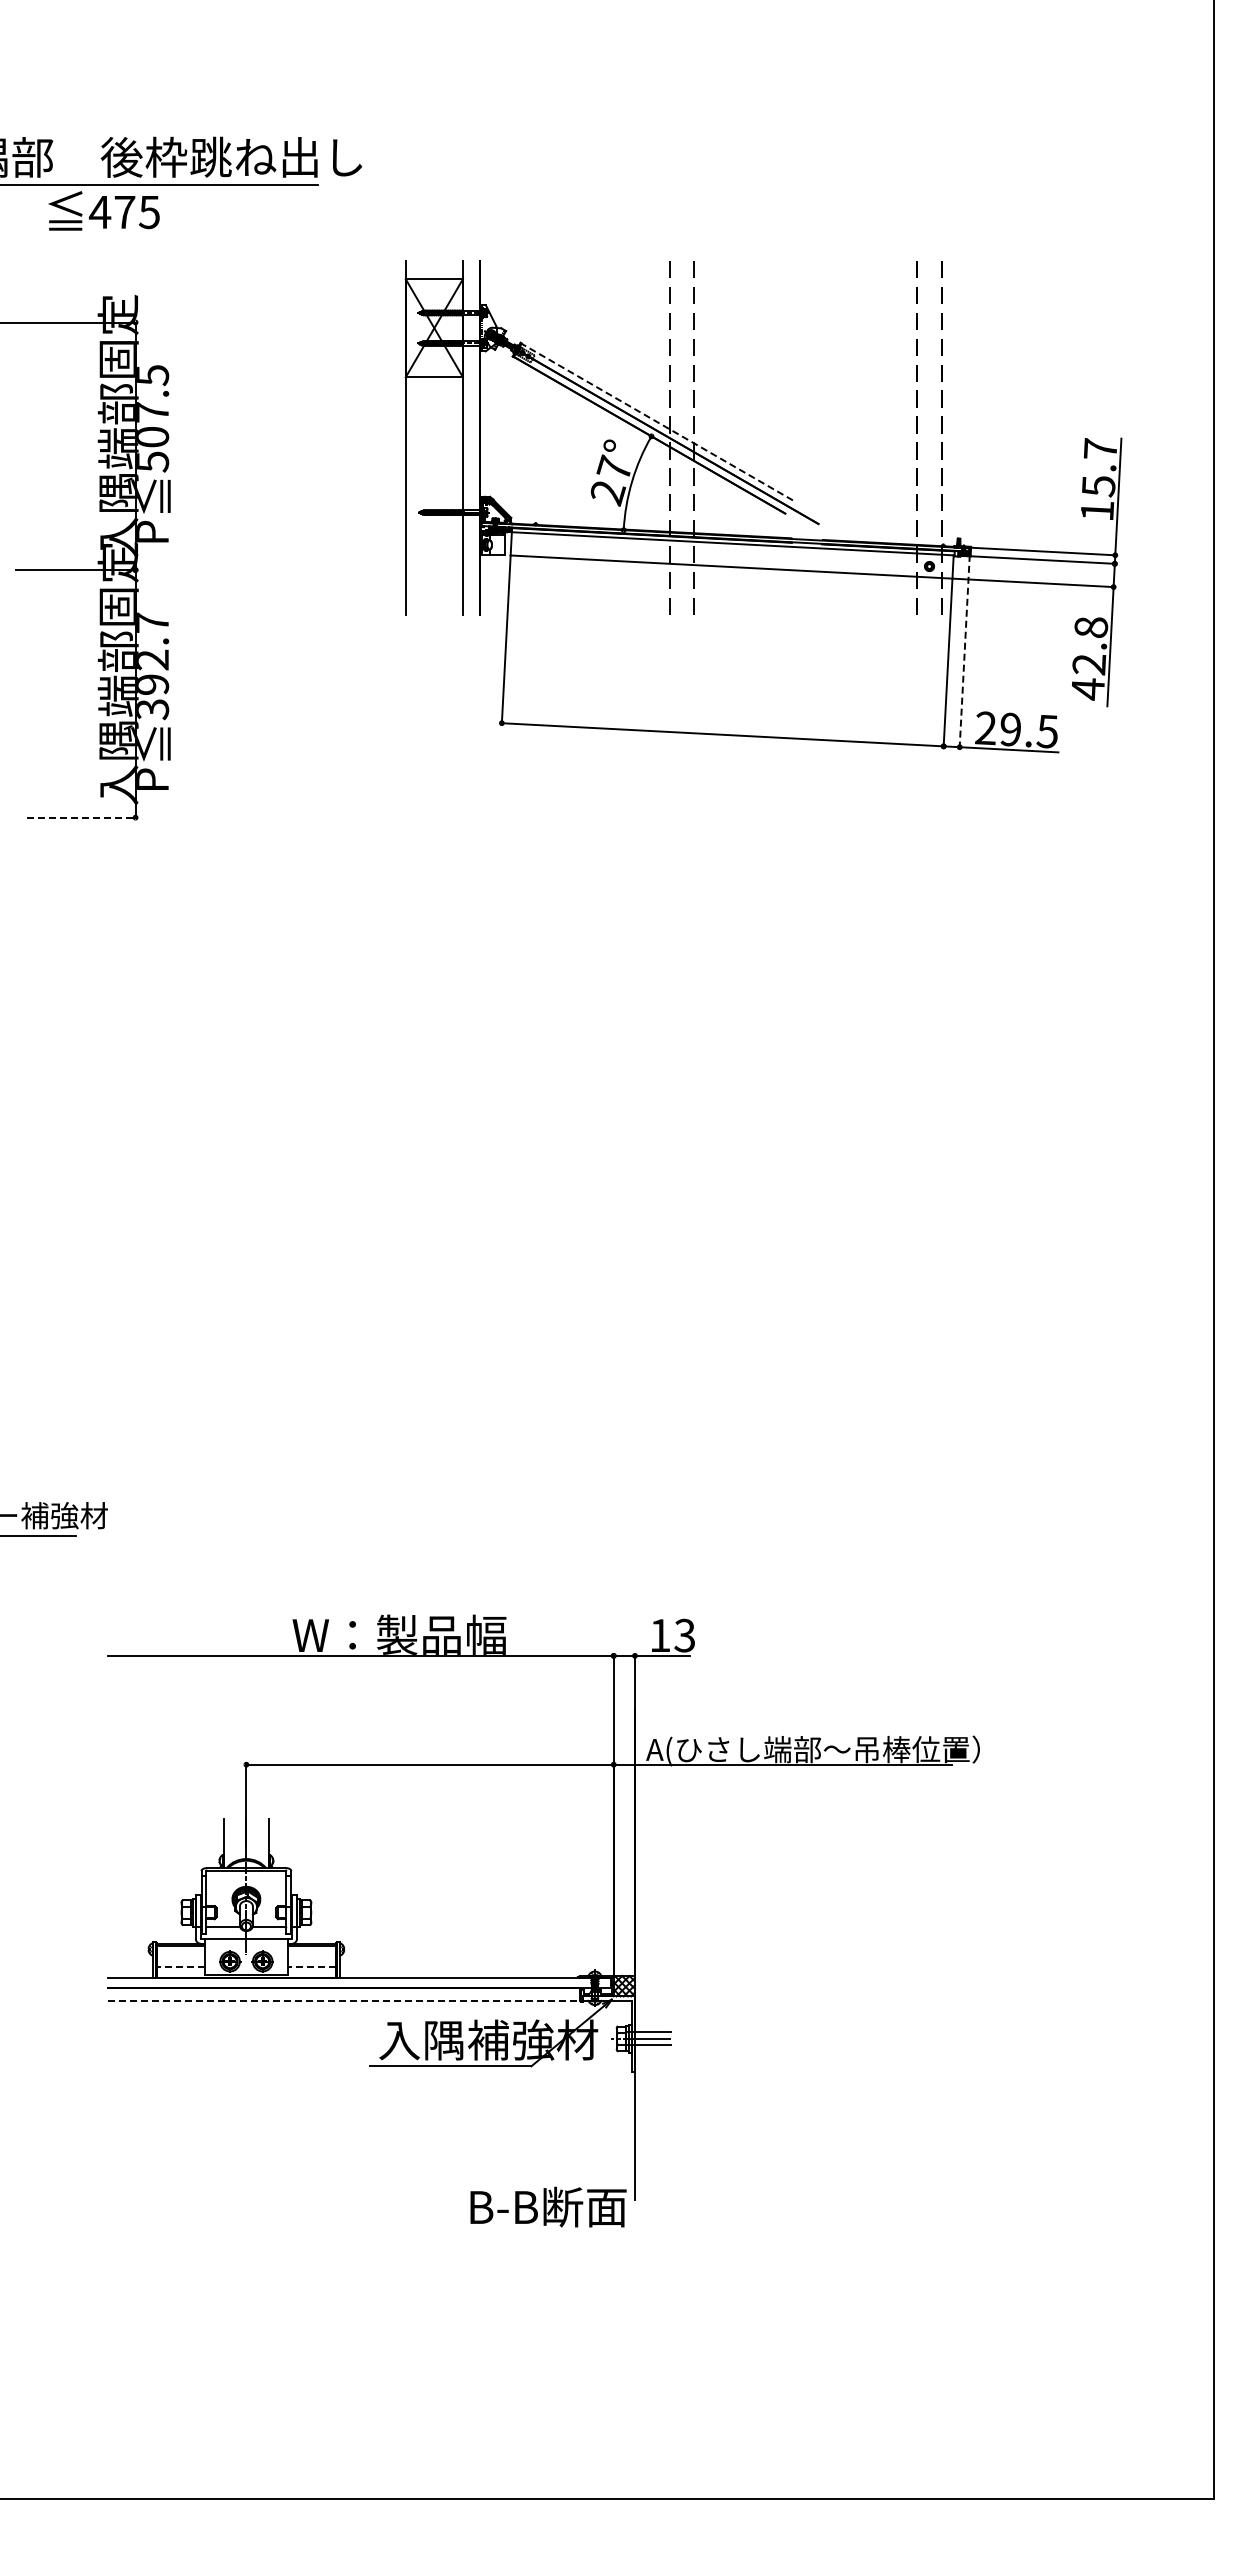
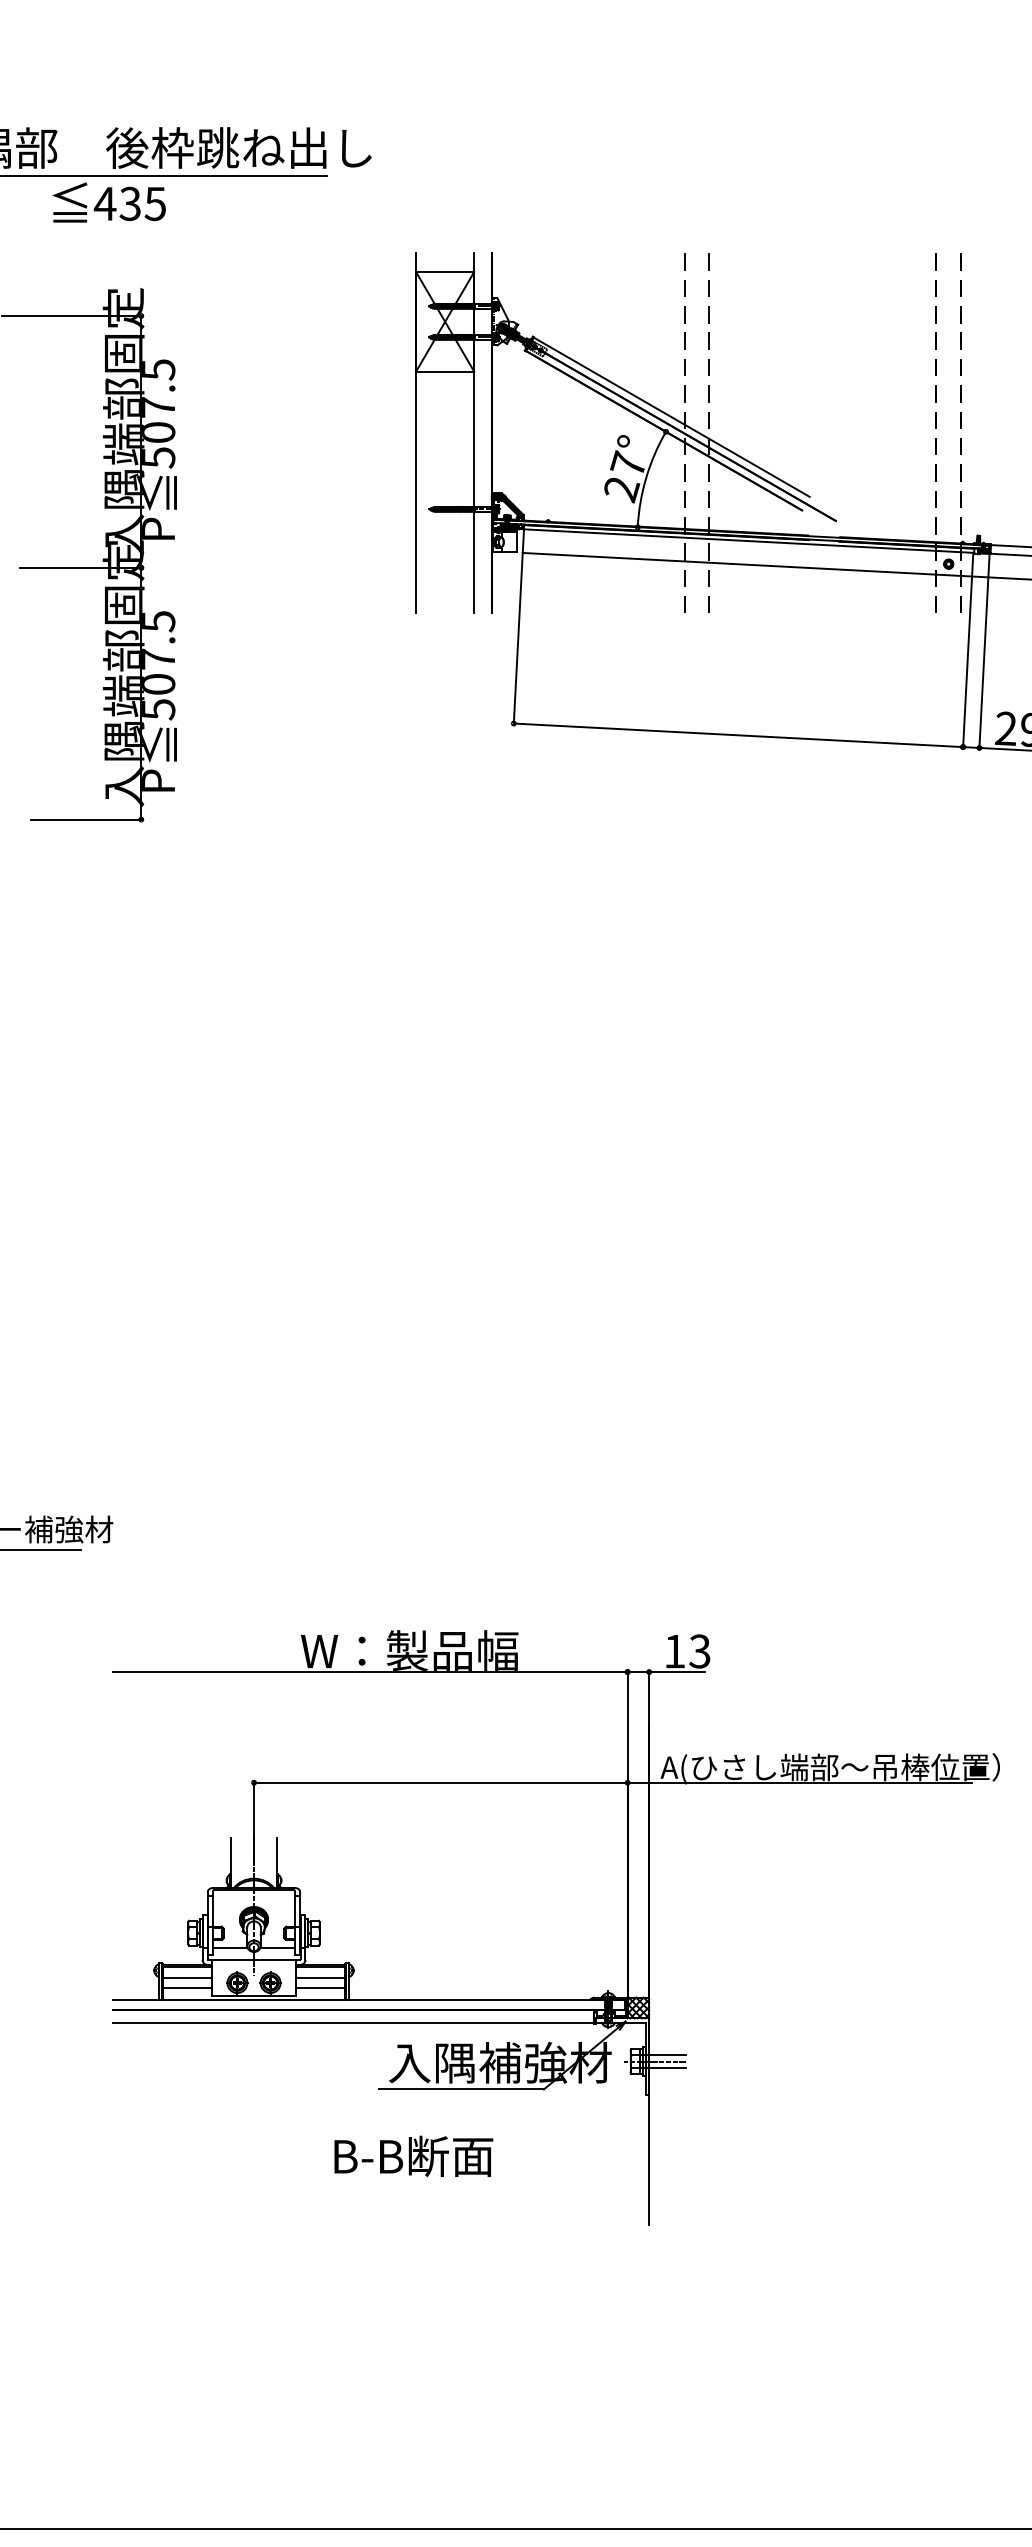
text: (124, 212) -> (130, 204), 475 -> 435
line: (657, 422) -> (672, 417), dashed -> solid
line: (964, 651) -> (984, 650), dashed -> solid
text: (153, 665) -> (159, 664), 392.7 -> 507.5
line: (81, 817) -> (86, 819), dashed -> solid
line: (180, 1956) -> (186, 1977), added
line: (312, 1956) -> (321, 1977), added
line: (180, 1966) -> (186, 1987), dashed -> solid
line: (311, 1966) -> (320, 1987), dashed -> solid
line: (344, 2000) -> (353, 2022), dashed -> solid
text: (548, 2206) -> (413, 2155), moved

